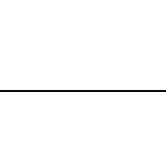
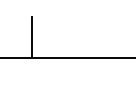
line: (42, 59) -> (32, 37), added

